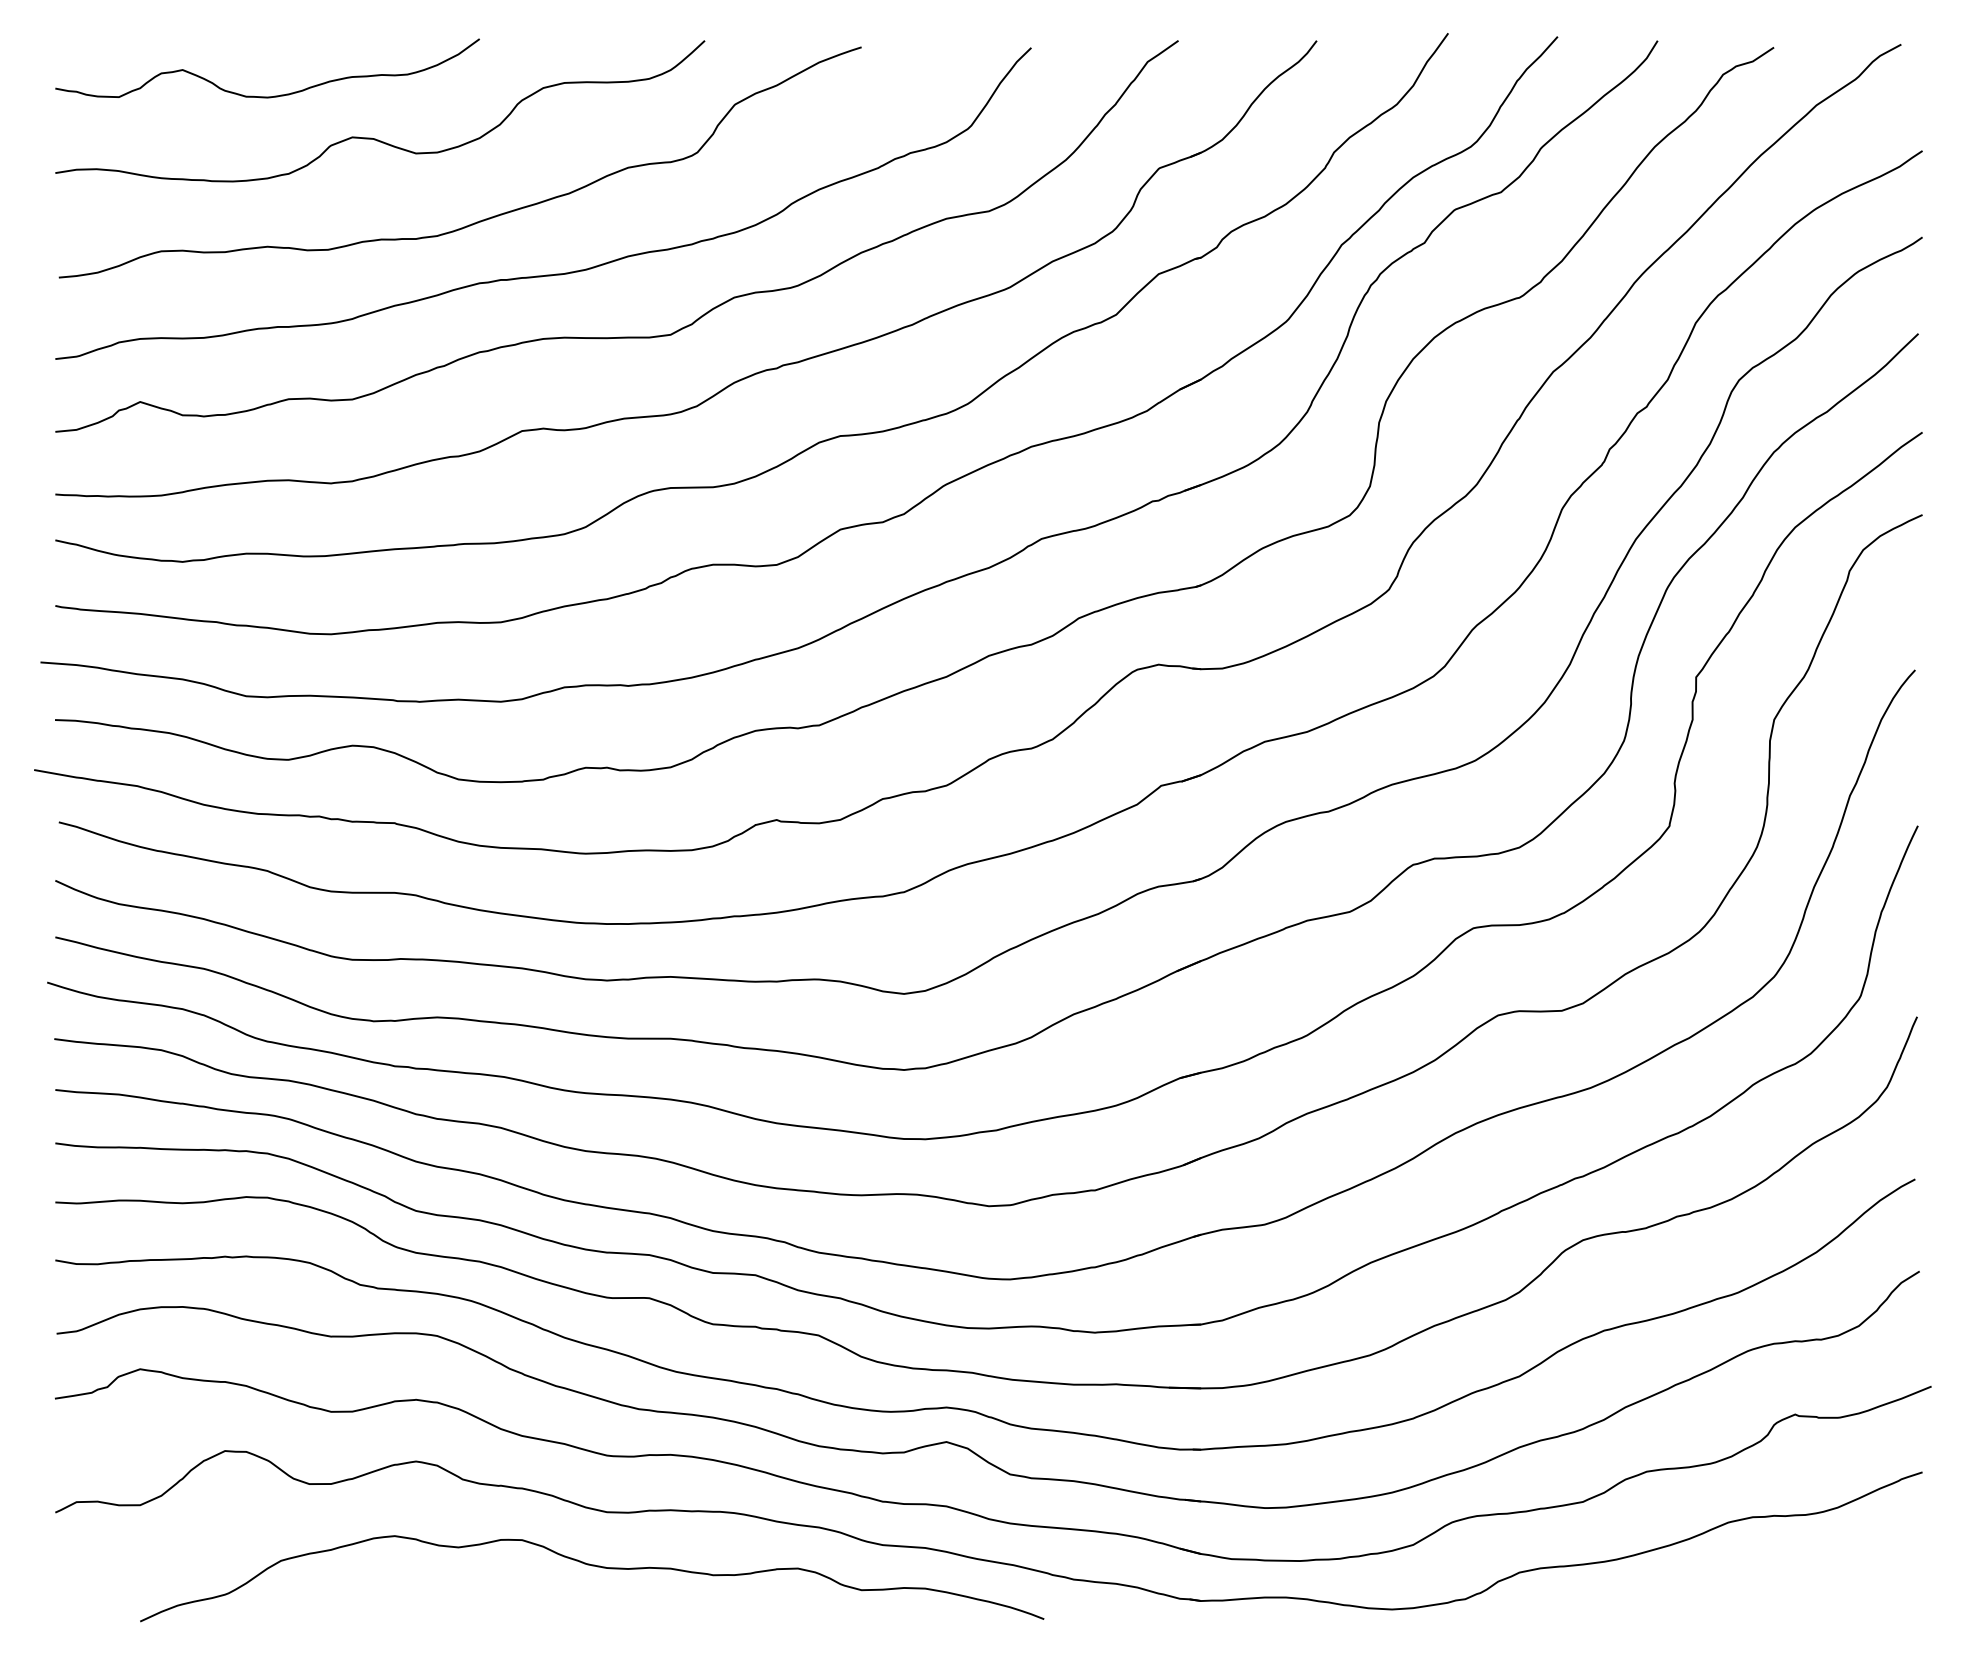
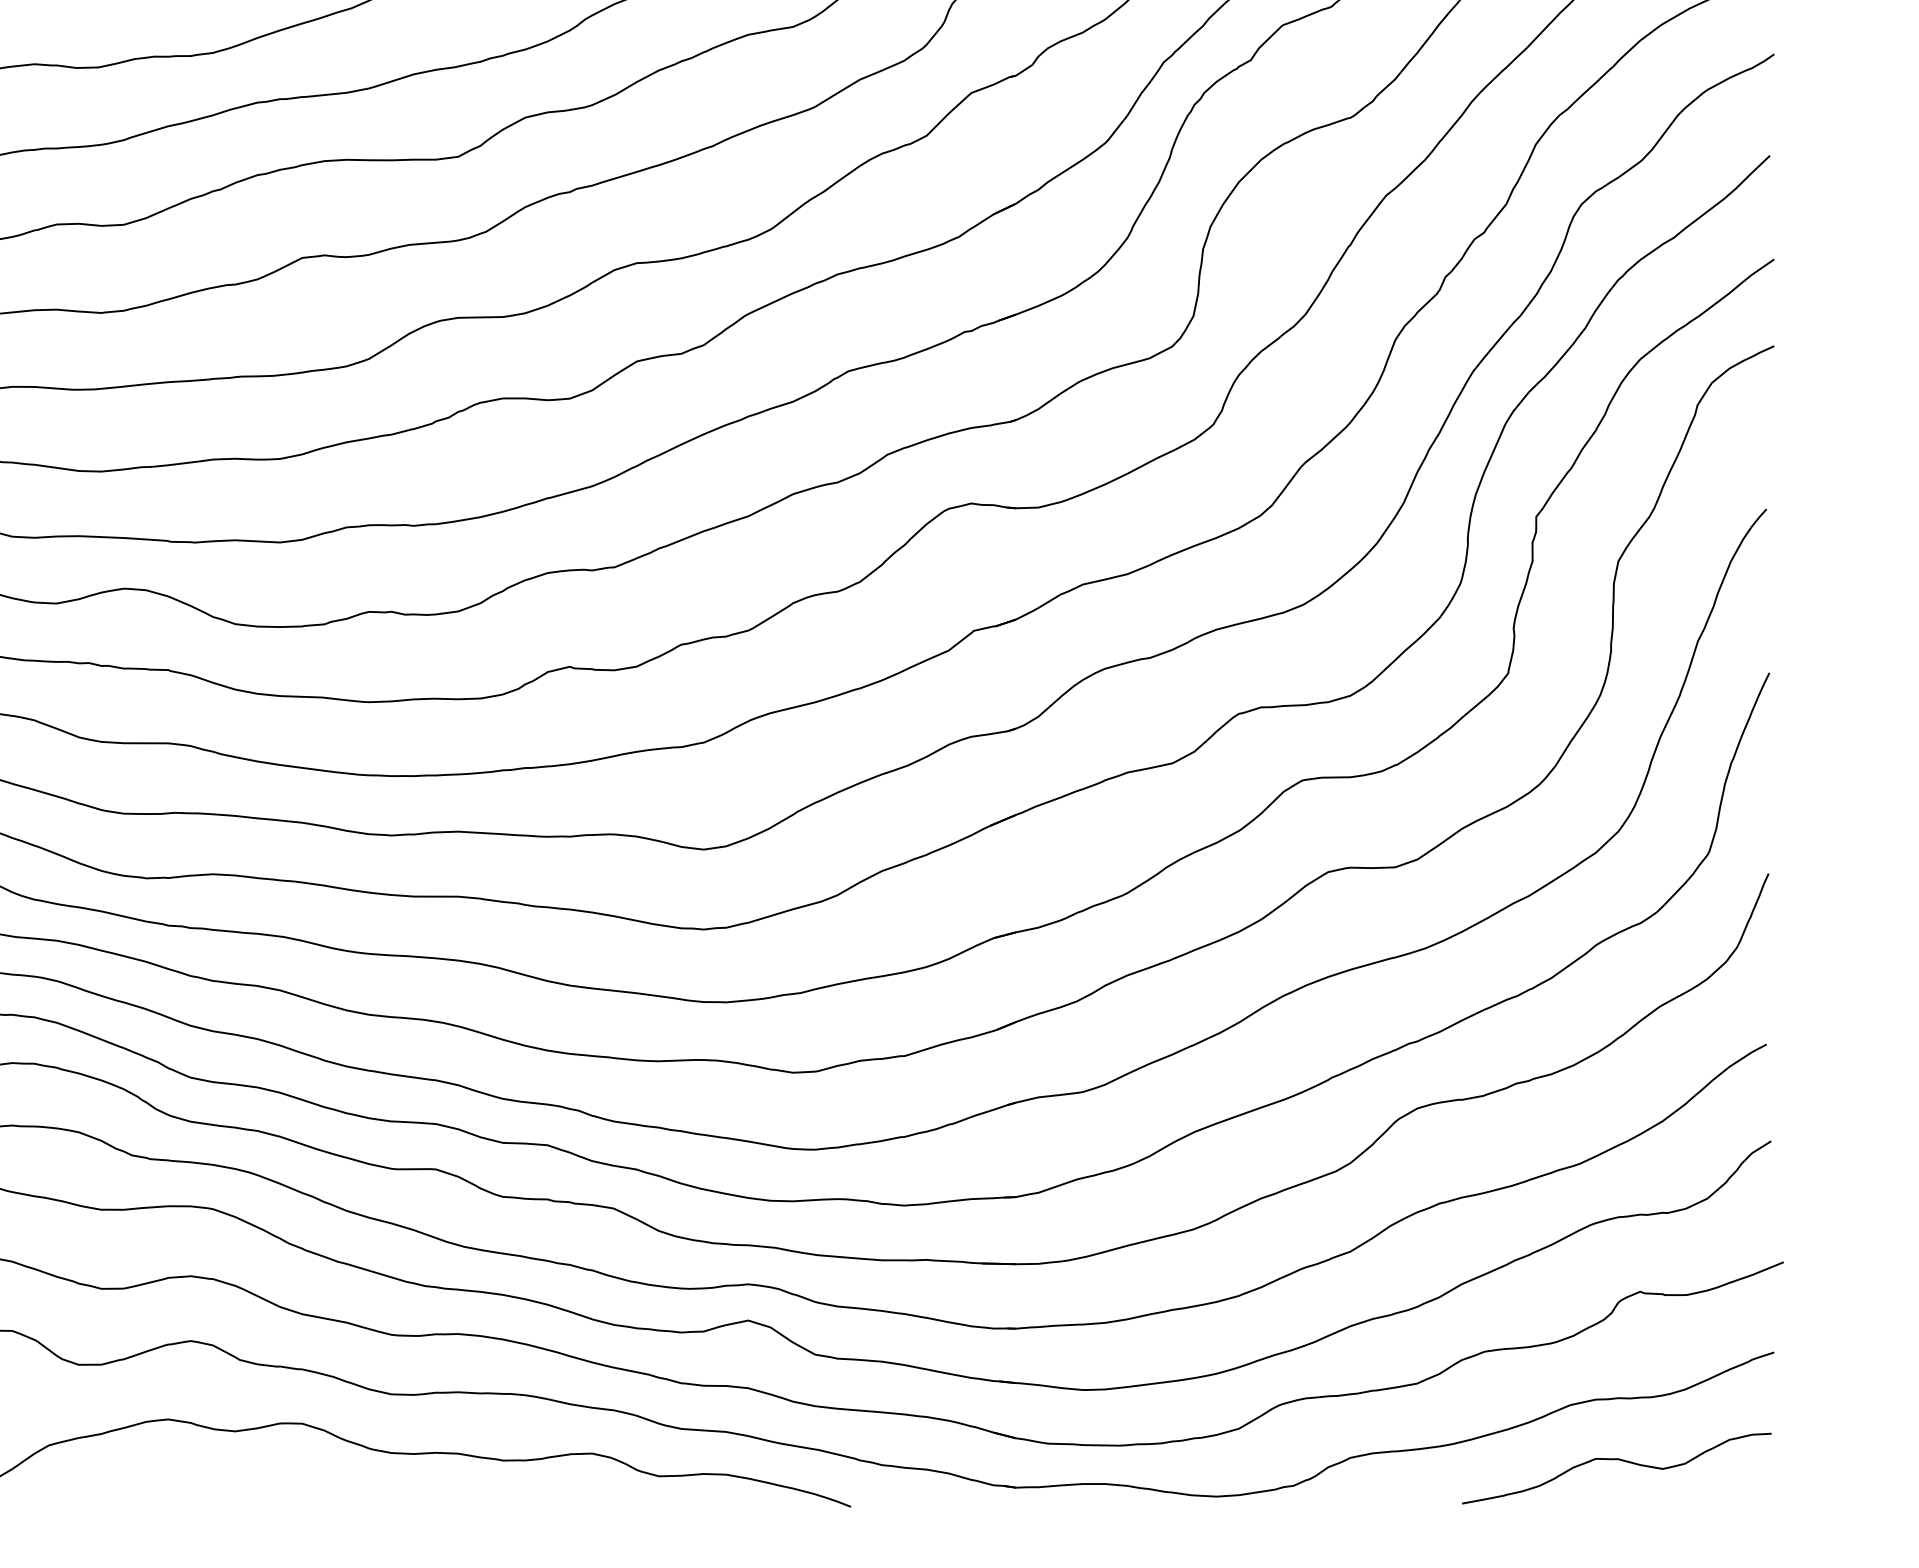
curve: (1775, 1575) -> (1619, 1460), added

